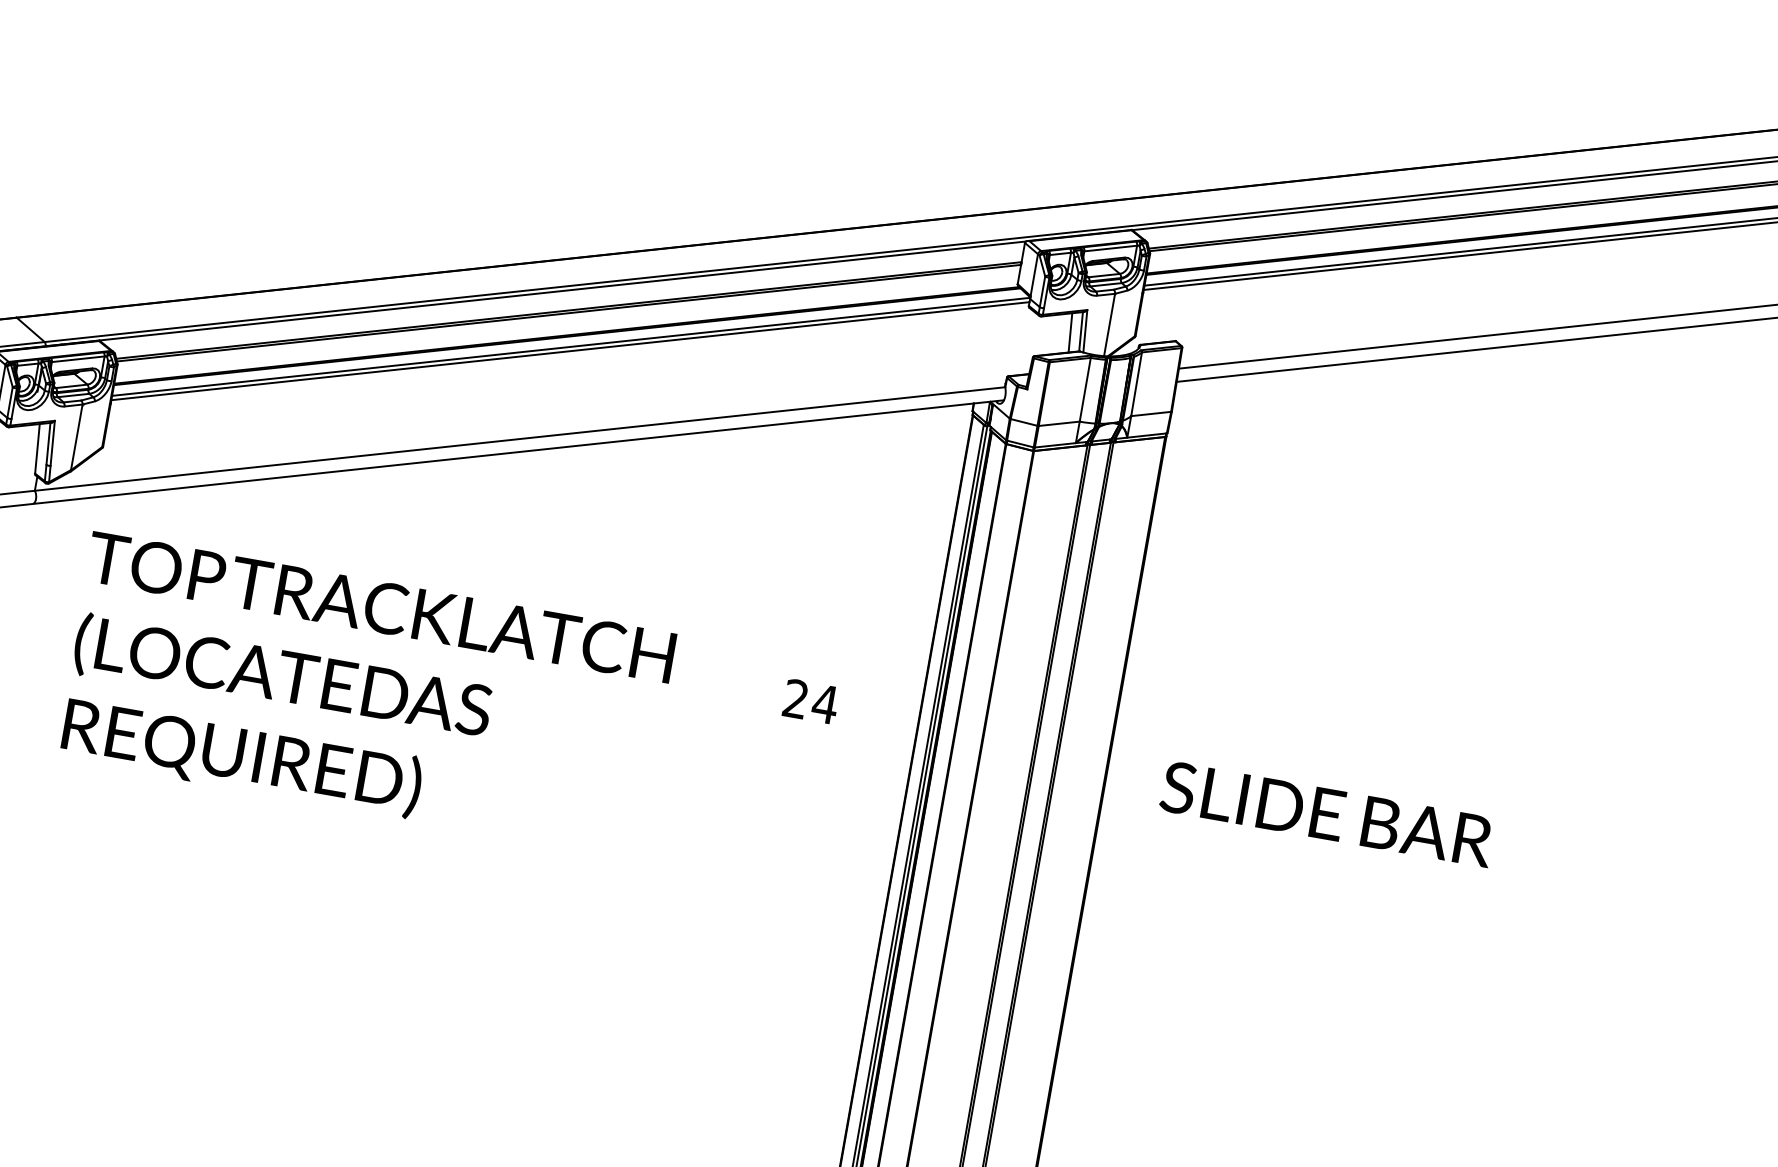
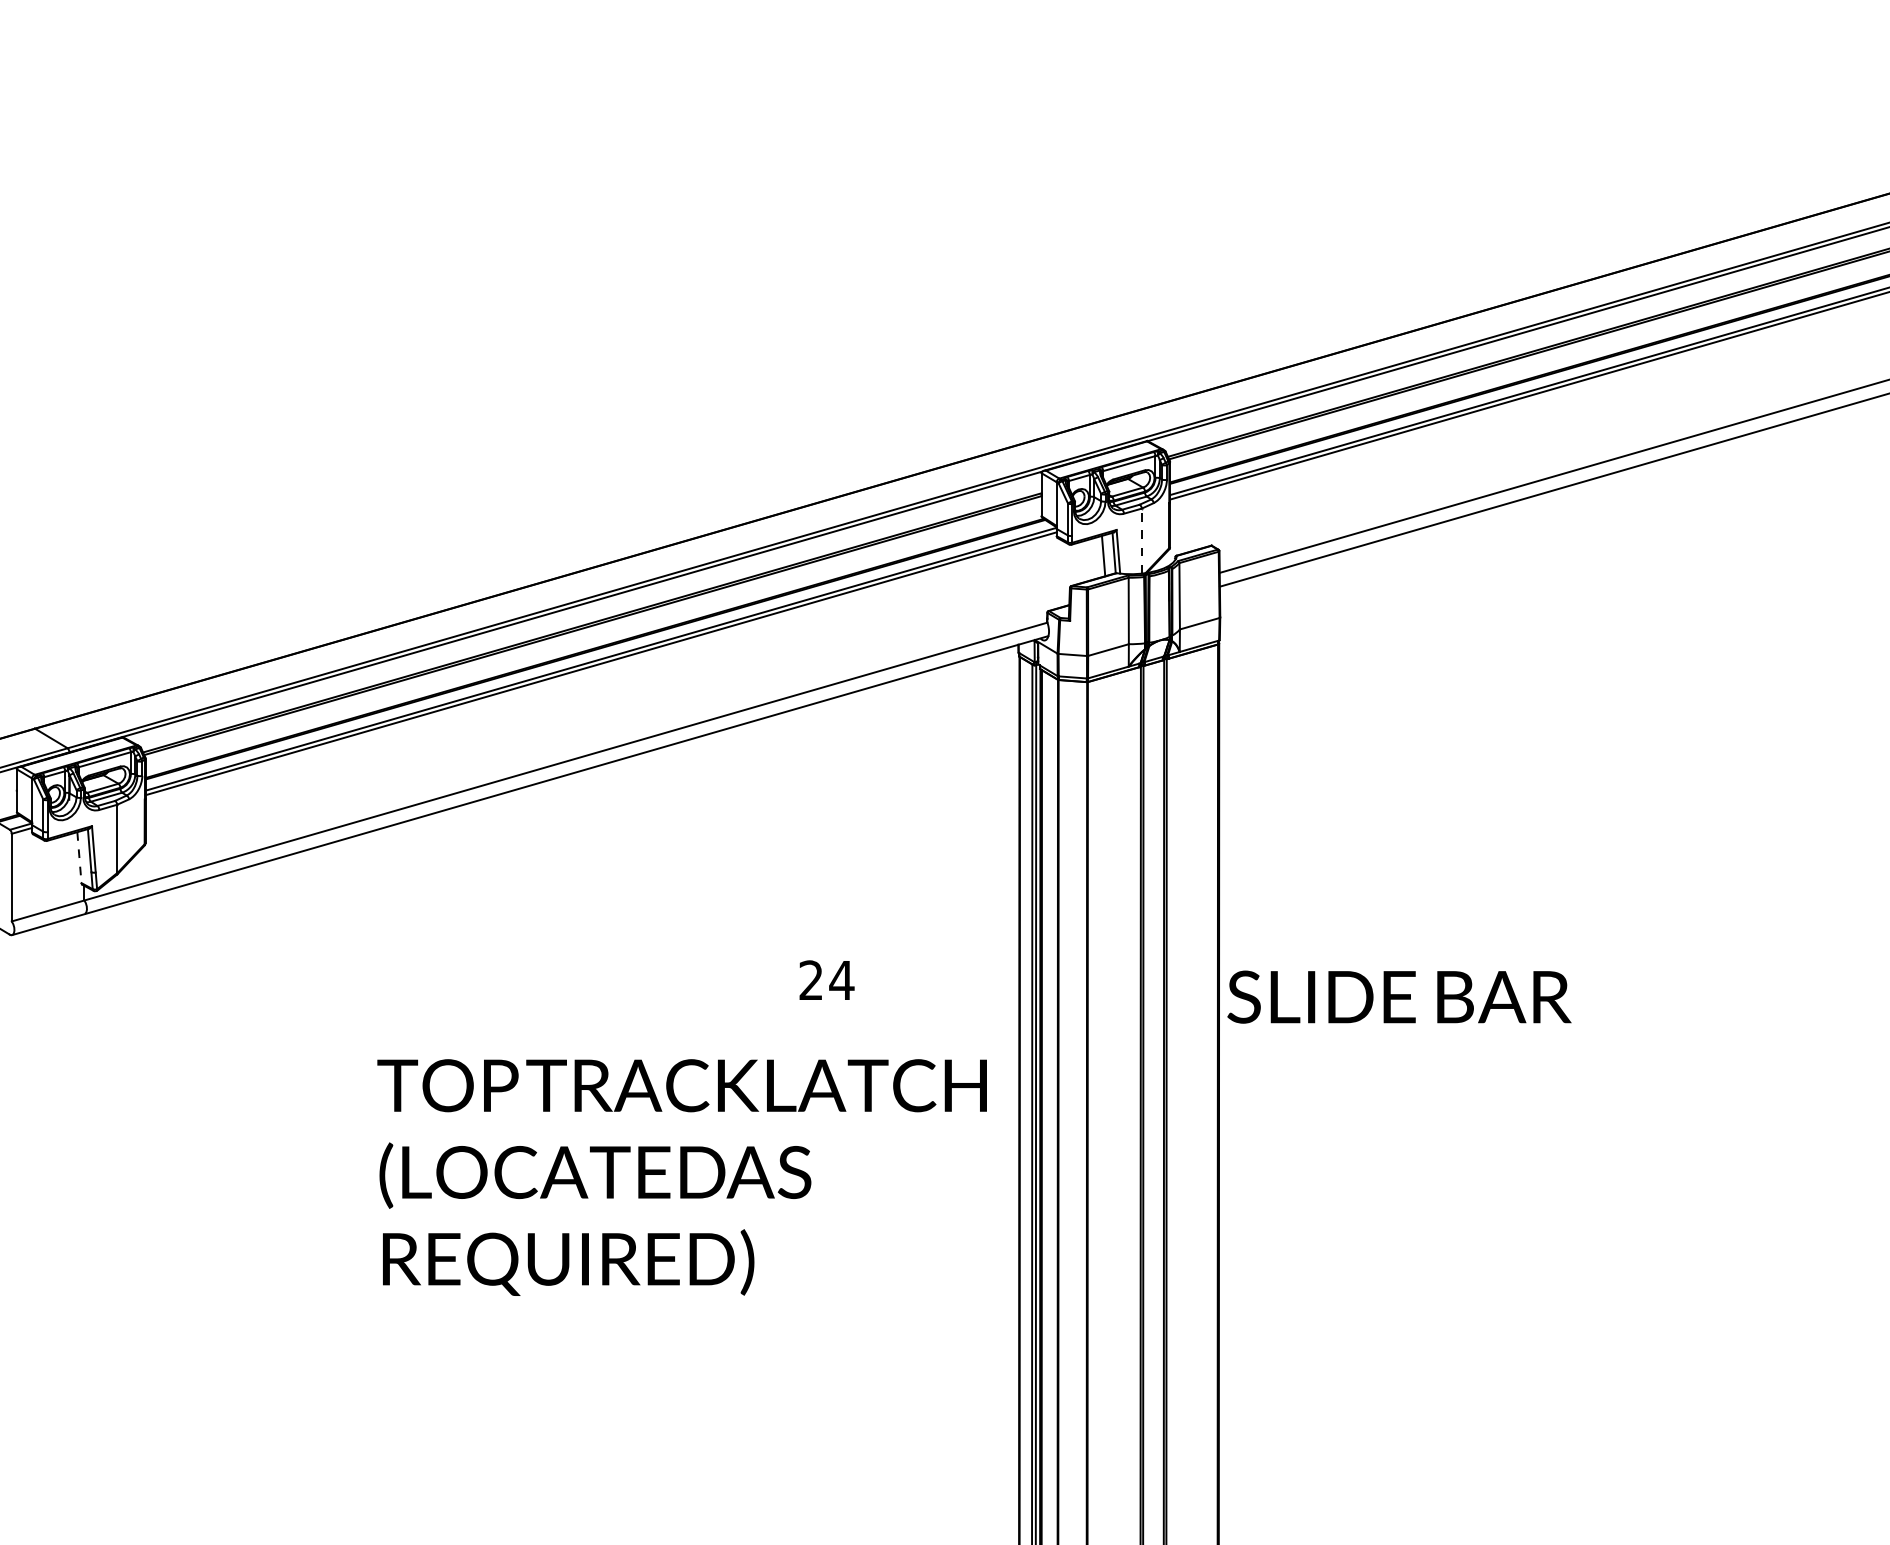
line: (1109, 325) -> (1141, 541), solid -> dashed
line: (37, 448) -> (79, 857), solid -> dashed
text: (364, 695) -> (681, 1177), moved
text: (810, 700) -> (826, 979), moved
text: (1327, 813) -> (1399, 996), moved

